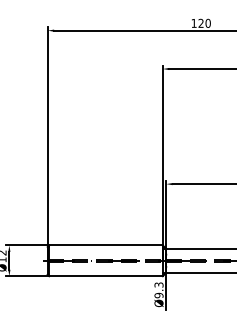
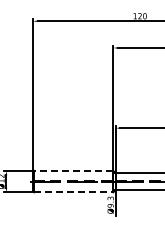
line: (105, 244) -> (73, 170), solid -> dashed
line: (105, 276) -> (73, 192), solid -> dashed

